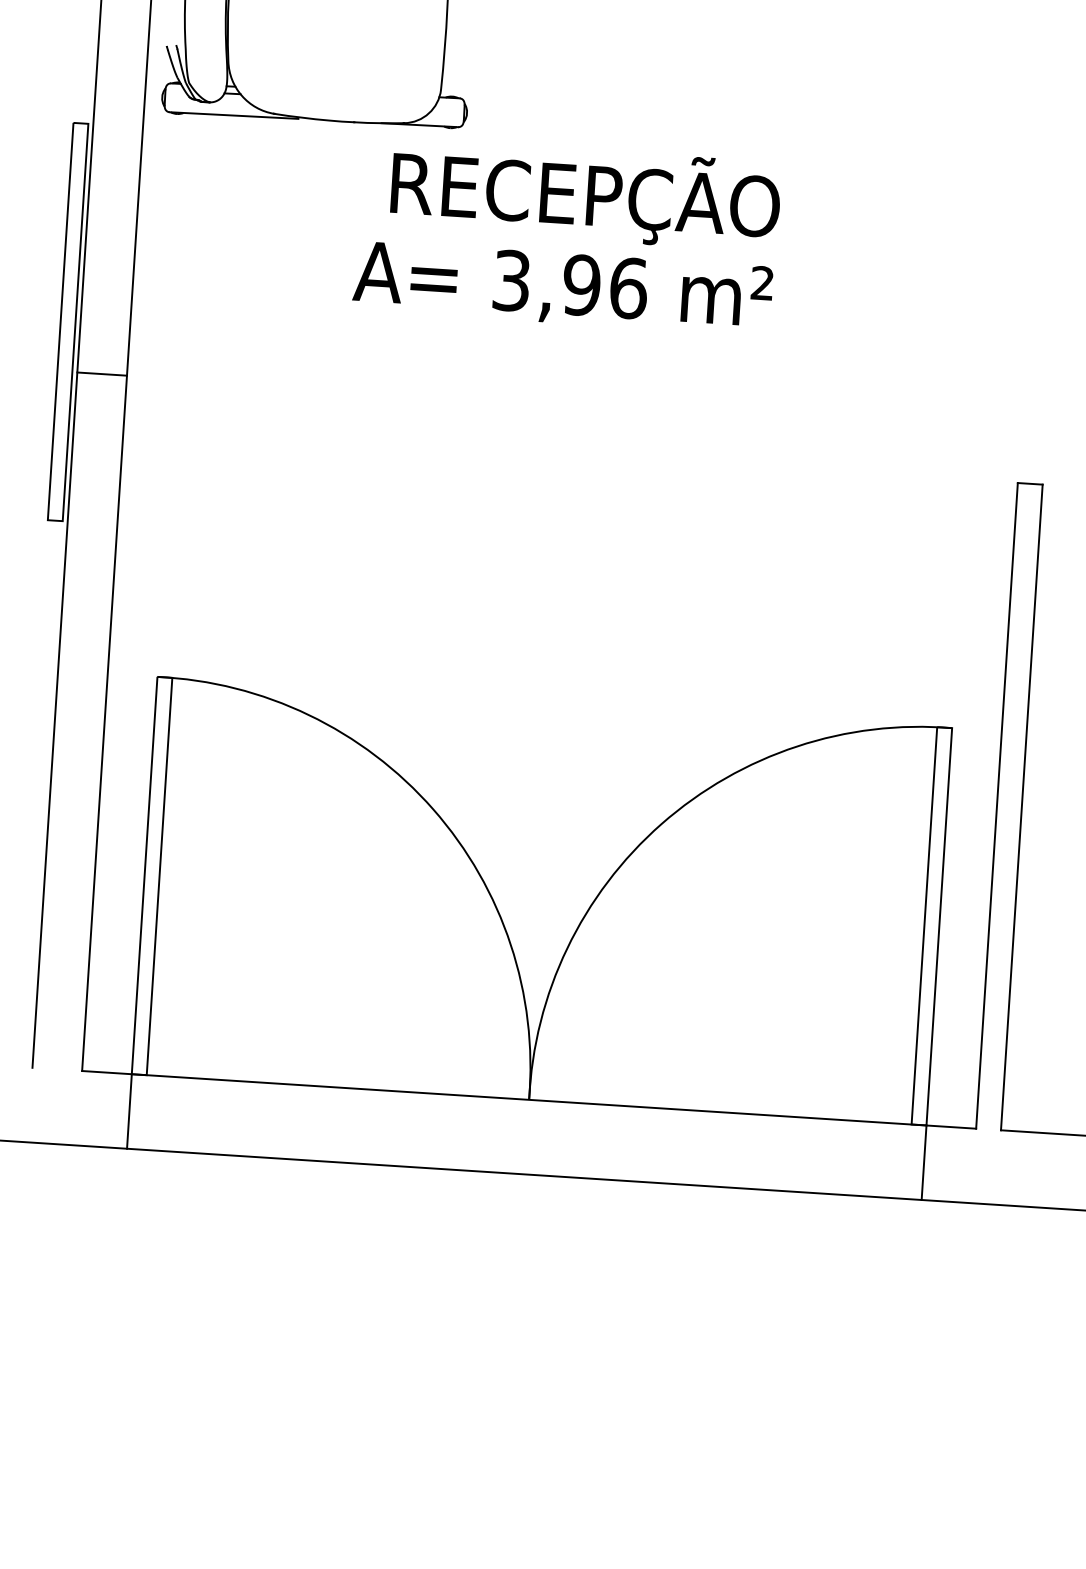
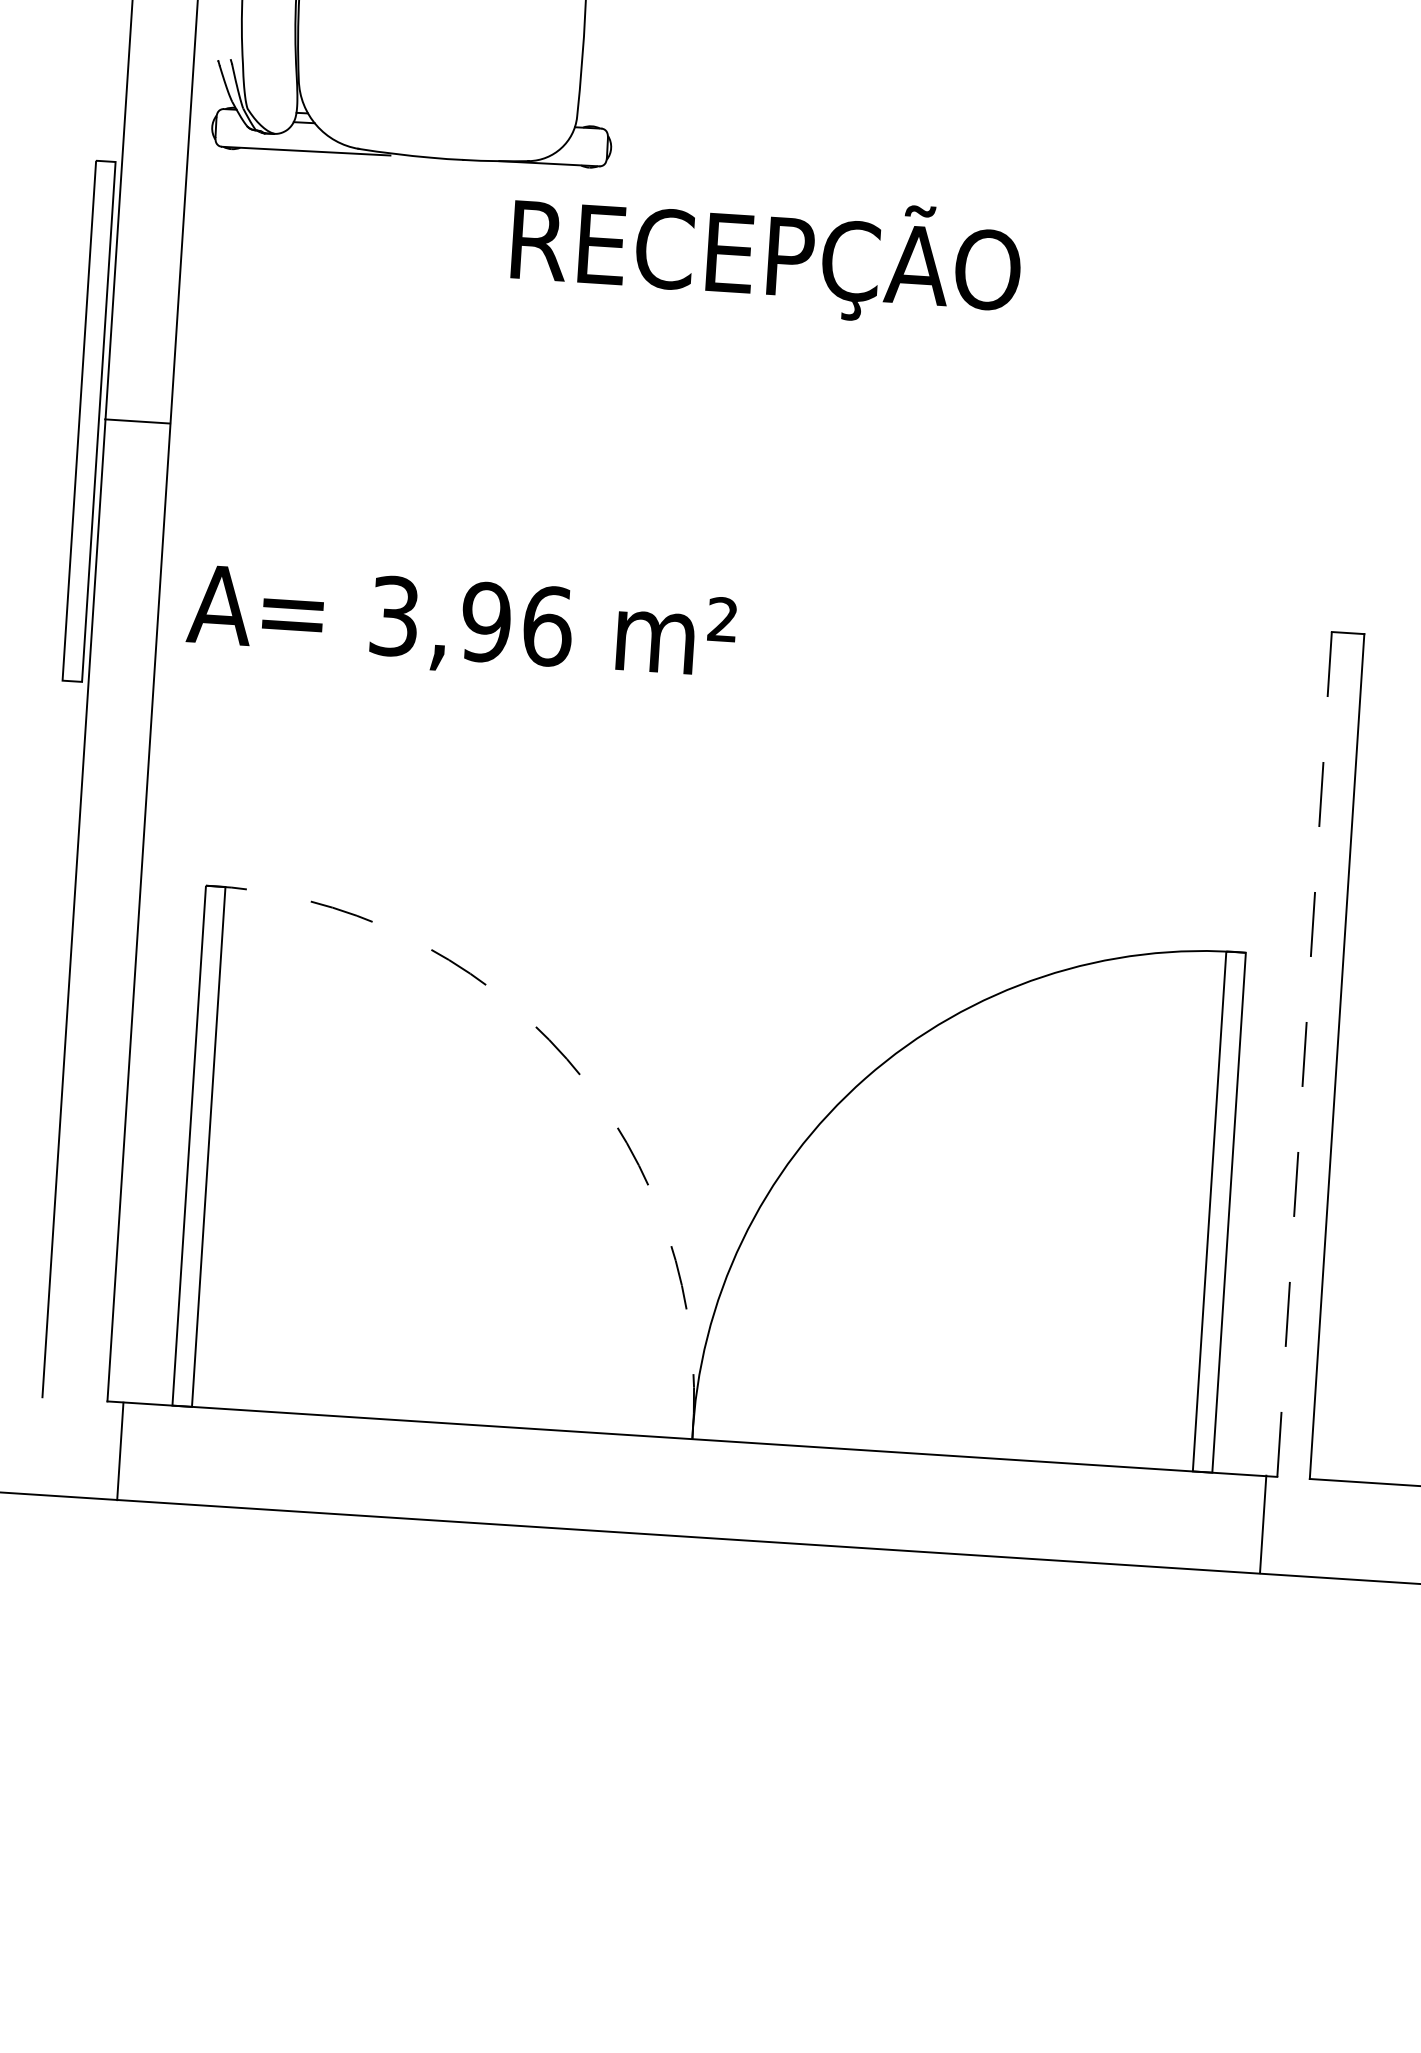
text: (562, 283) -> (460, 619), moved
line: (102, 374) -> (137, 421), moved
line: (996, 805) -> (1304, 1054), solid -> dashed
arc: (432, 809) -> (566, 1059), solid -> dashed
line: (129, 1111) -> (120, 1451), moved
line: (924, 1162) -> (1263, 1524), moved

